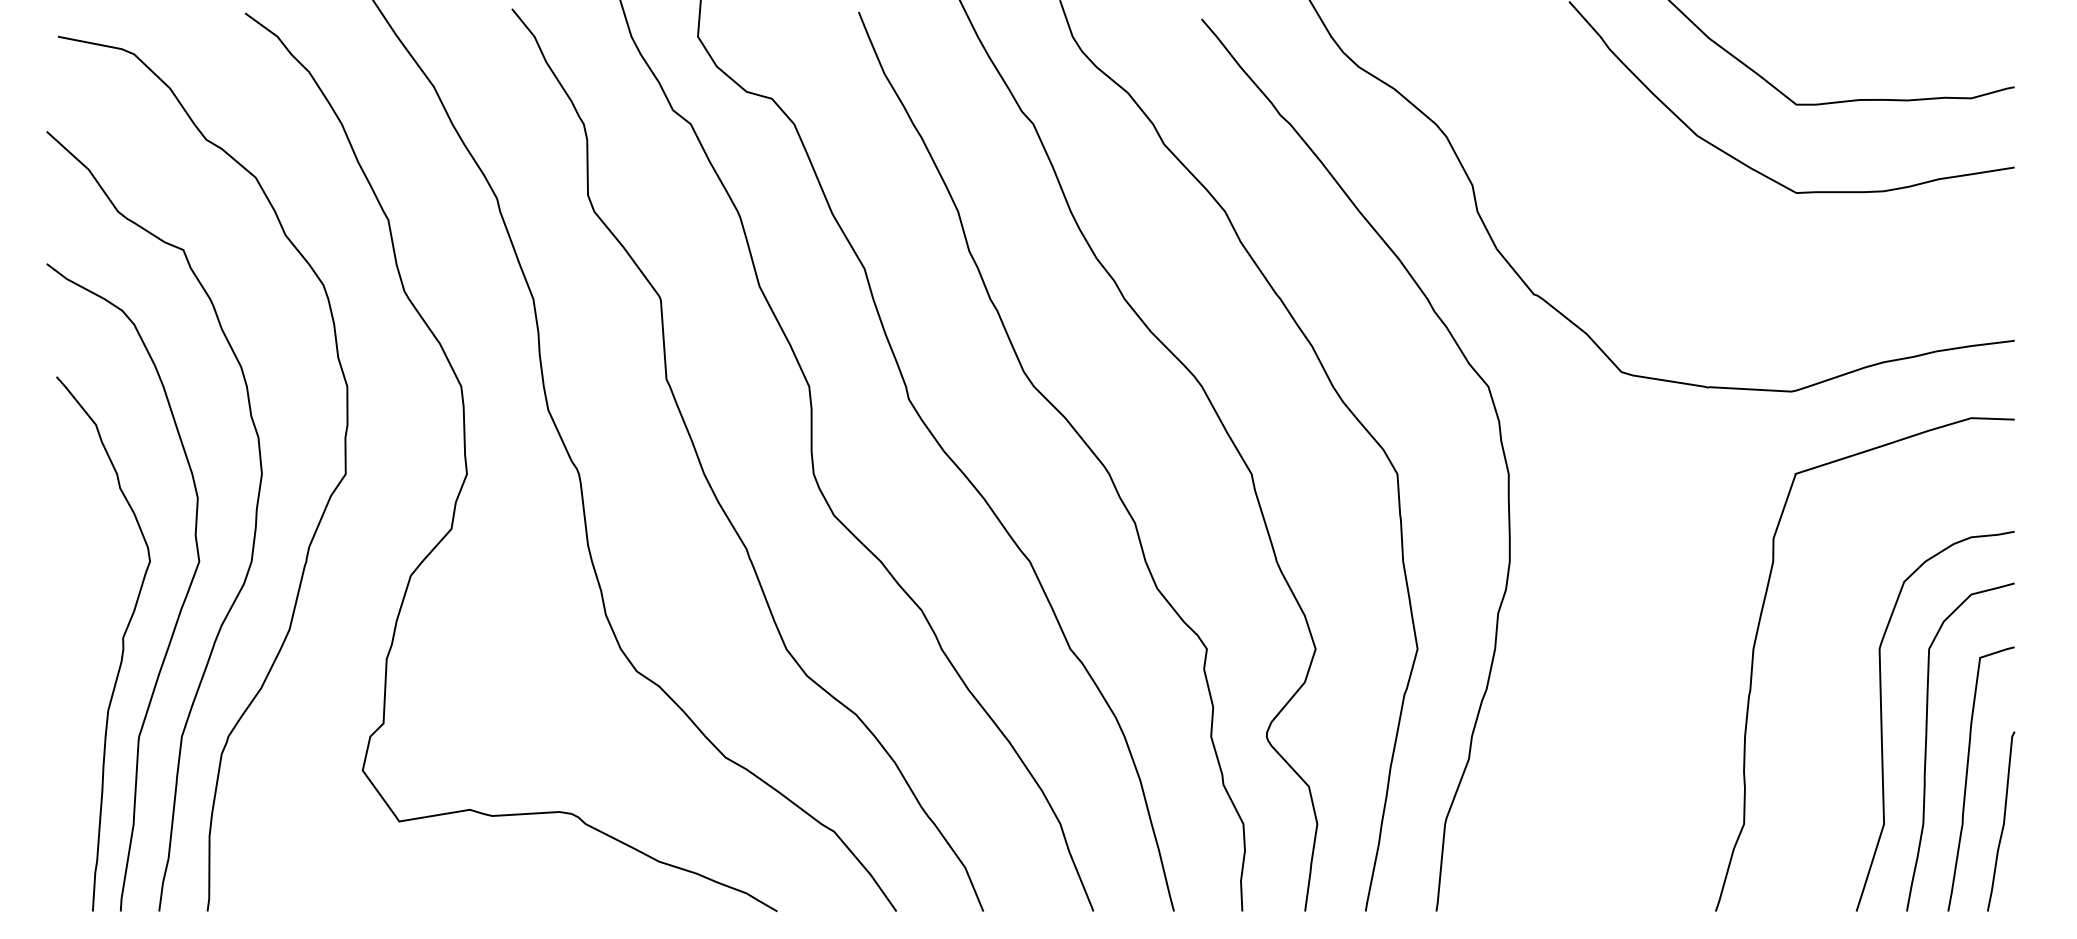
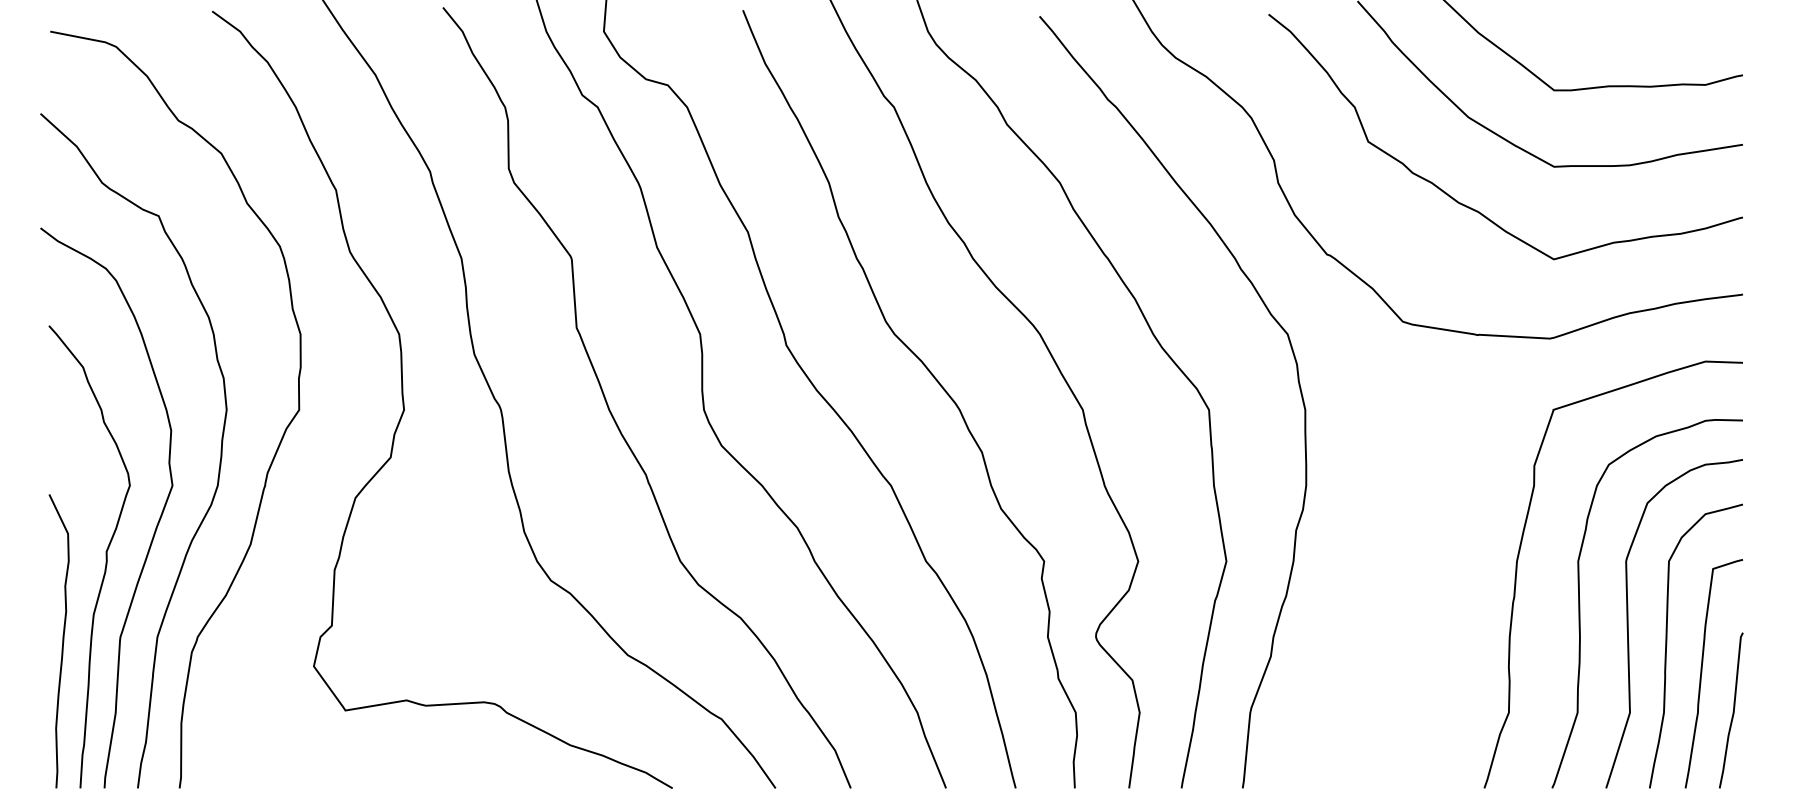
curve: (1699, 239) -> (1470, 207), added
curve: (1826, 697) -> (1580, 603), added
curve: (72, 741) -> (62, 641), added

